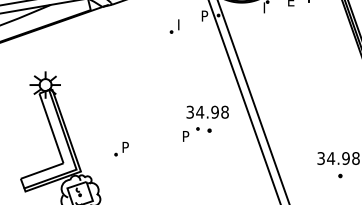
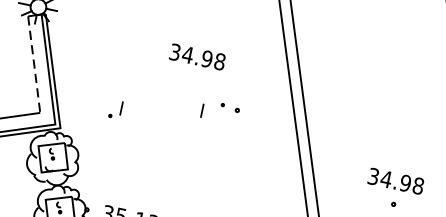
text: (207, 111) -> (197, 56), moved
line: (51, 128) -> (34, 64), solid -> dashed
text: (186, 134) -> (206, 109), P -> I
text: (126, 144) -> (126, 105), P -> I

